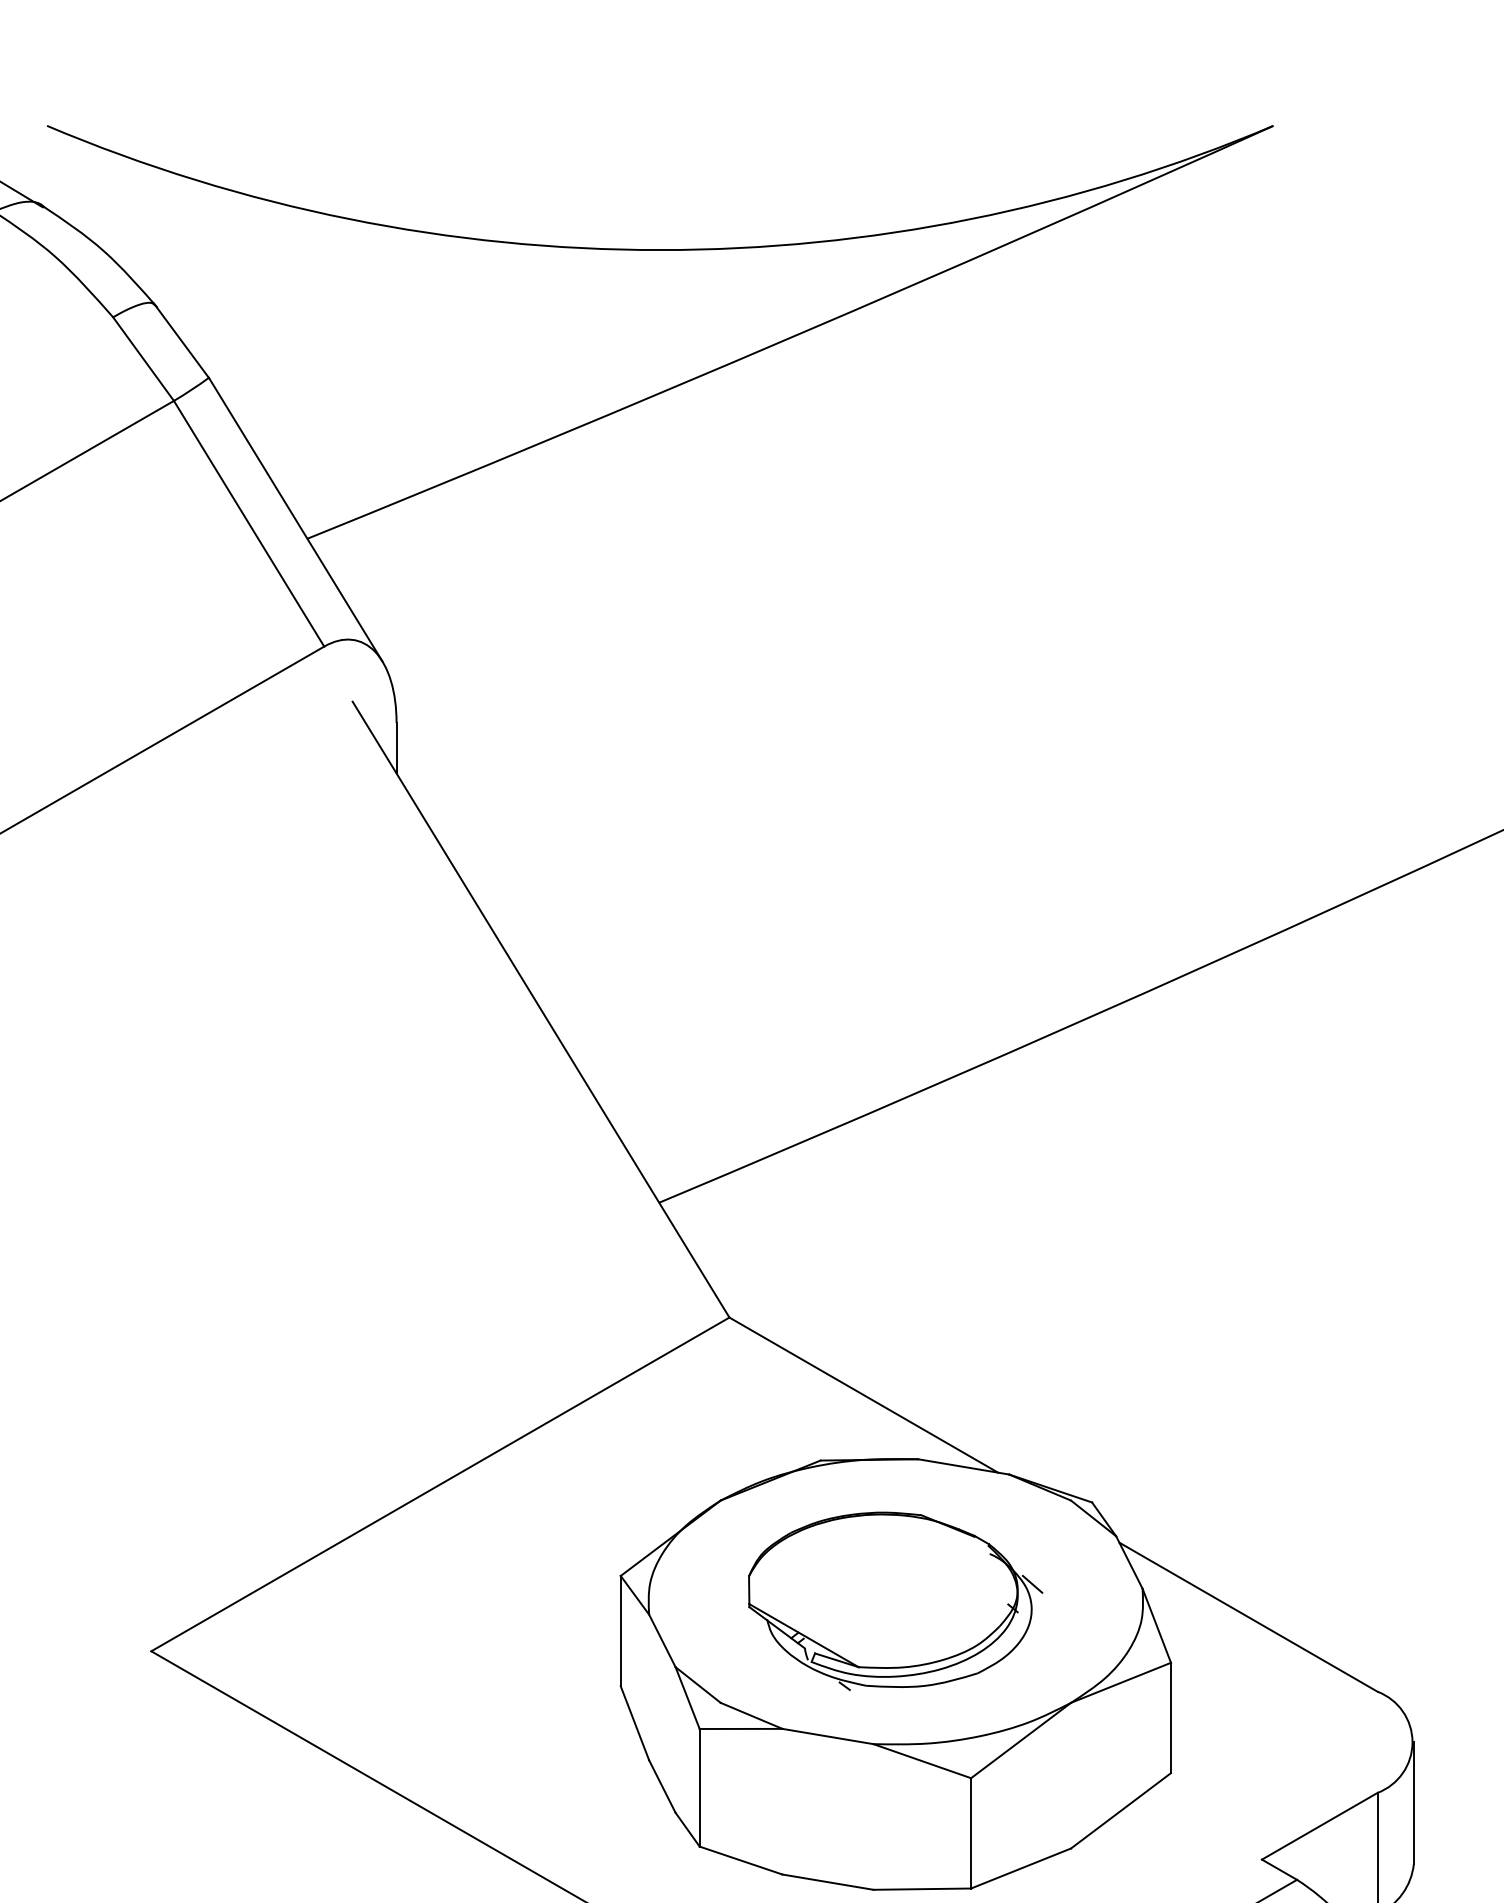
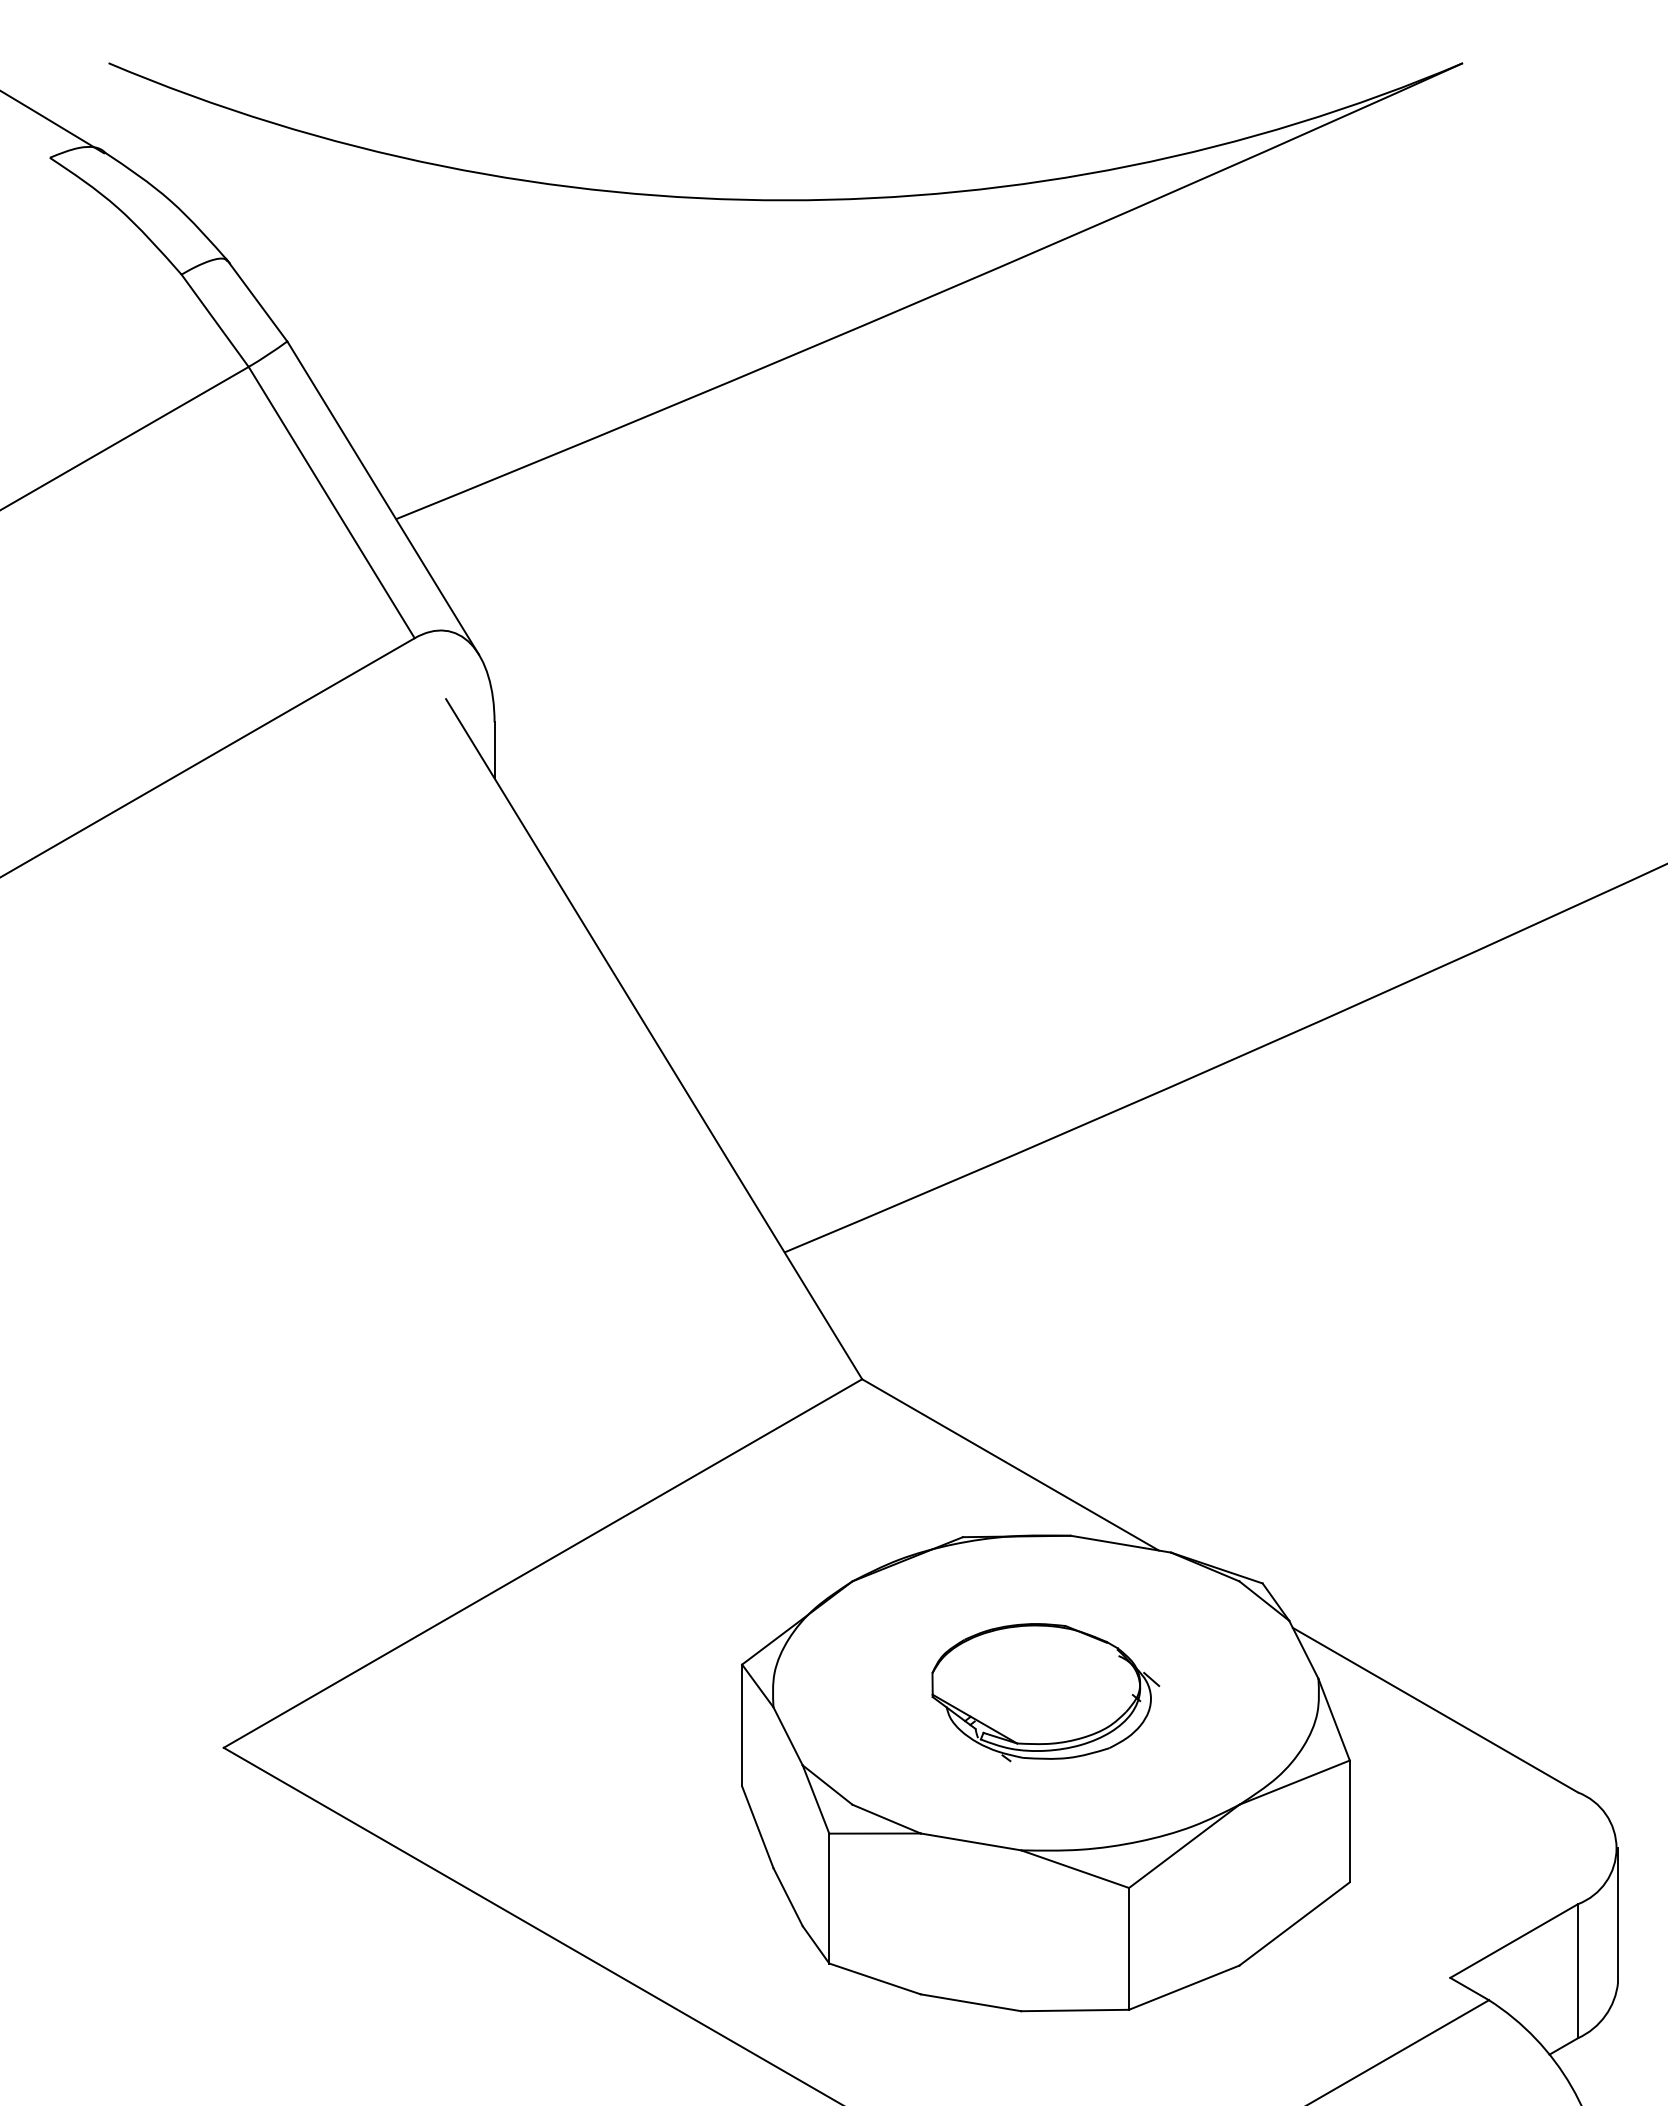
part: (895, 1601) -> (1045, 1692), size x0.7

